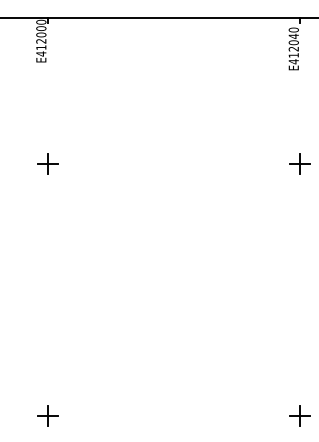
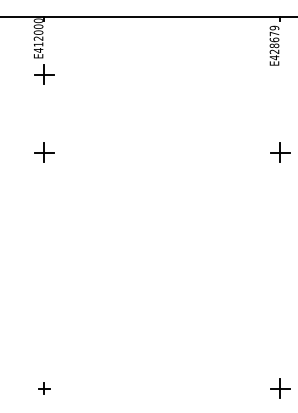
text: (293, 42) -> (274, 39), E412040 -> E428679
part: (47, 79) -> (44, 74), added
part: (47, 415) -> (44, 388), size x0.6

